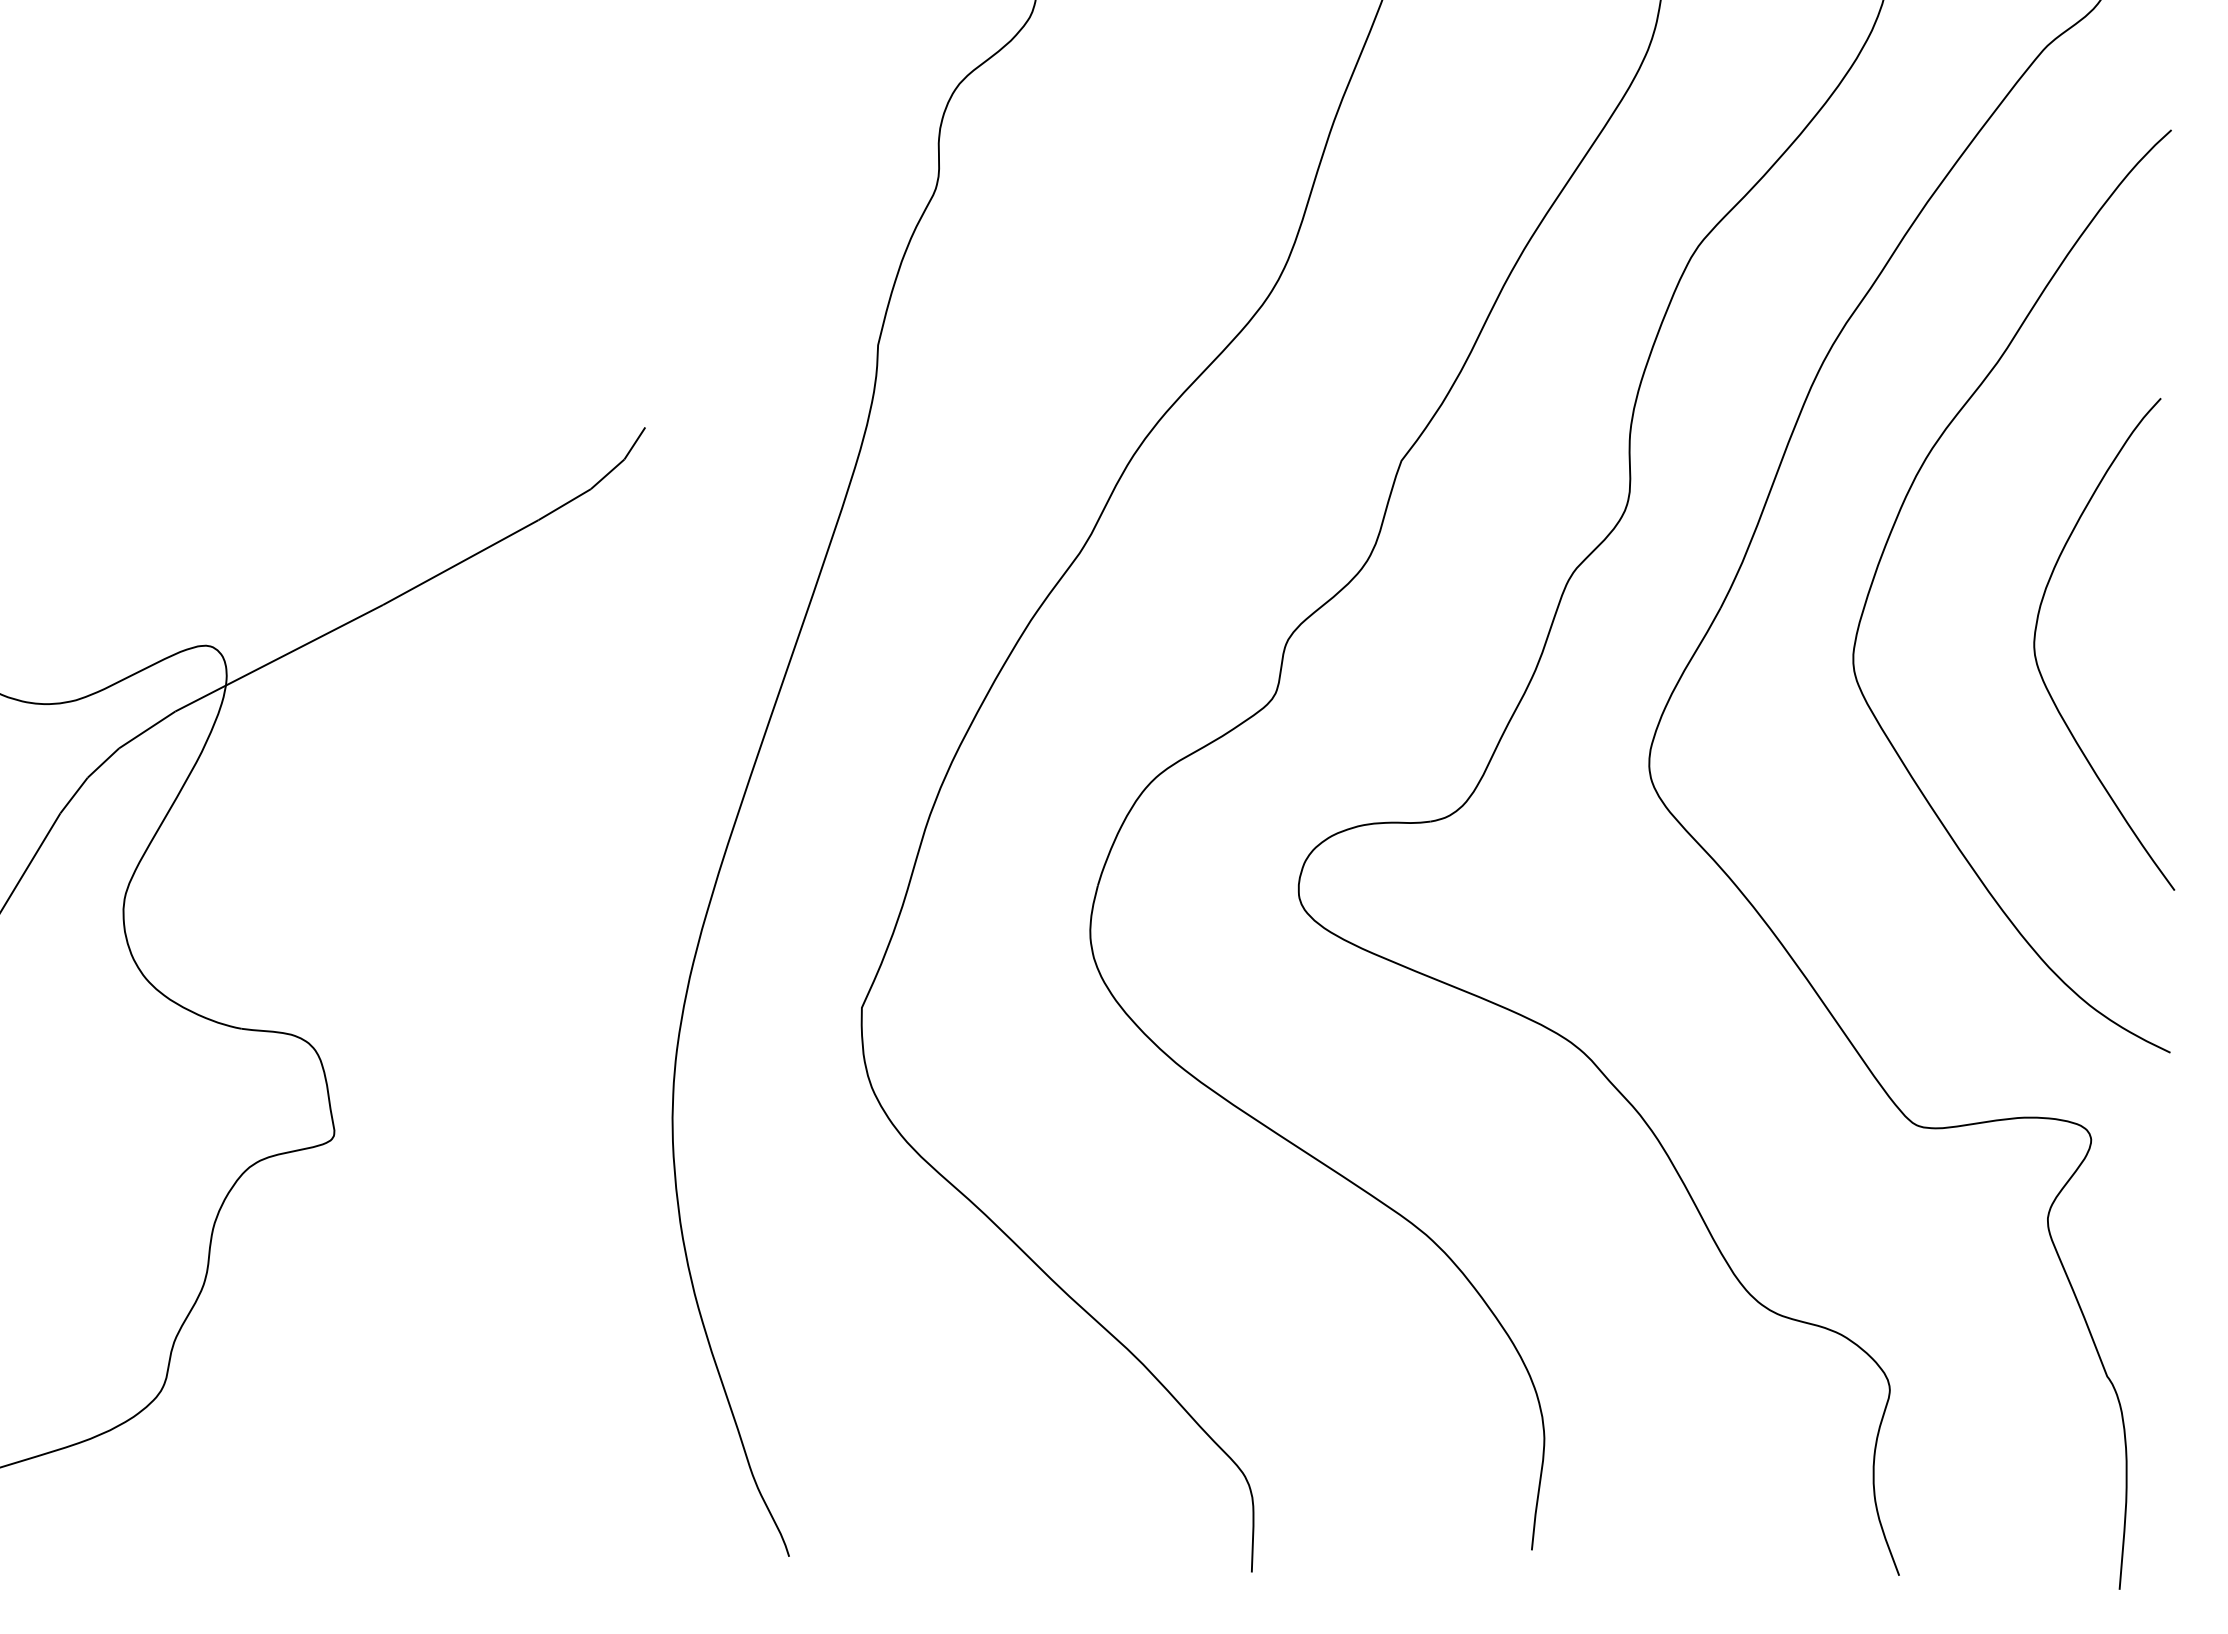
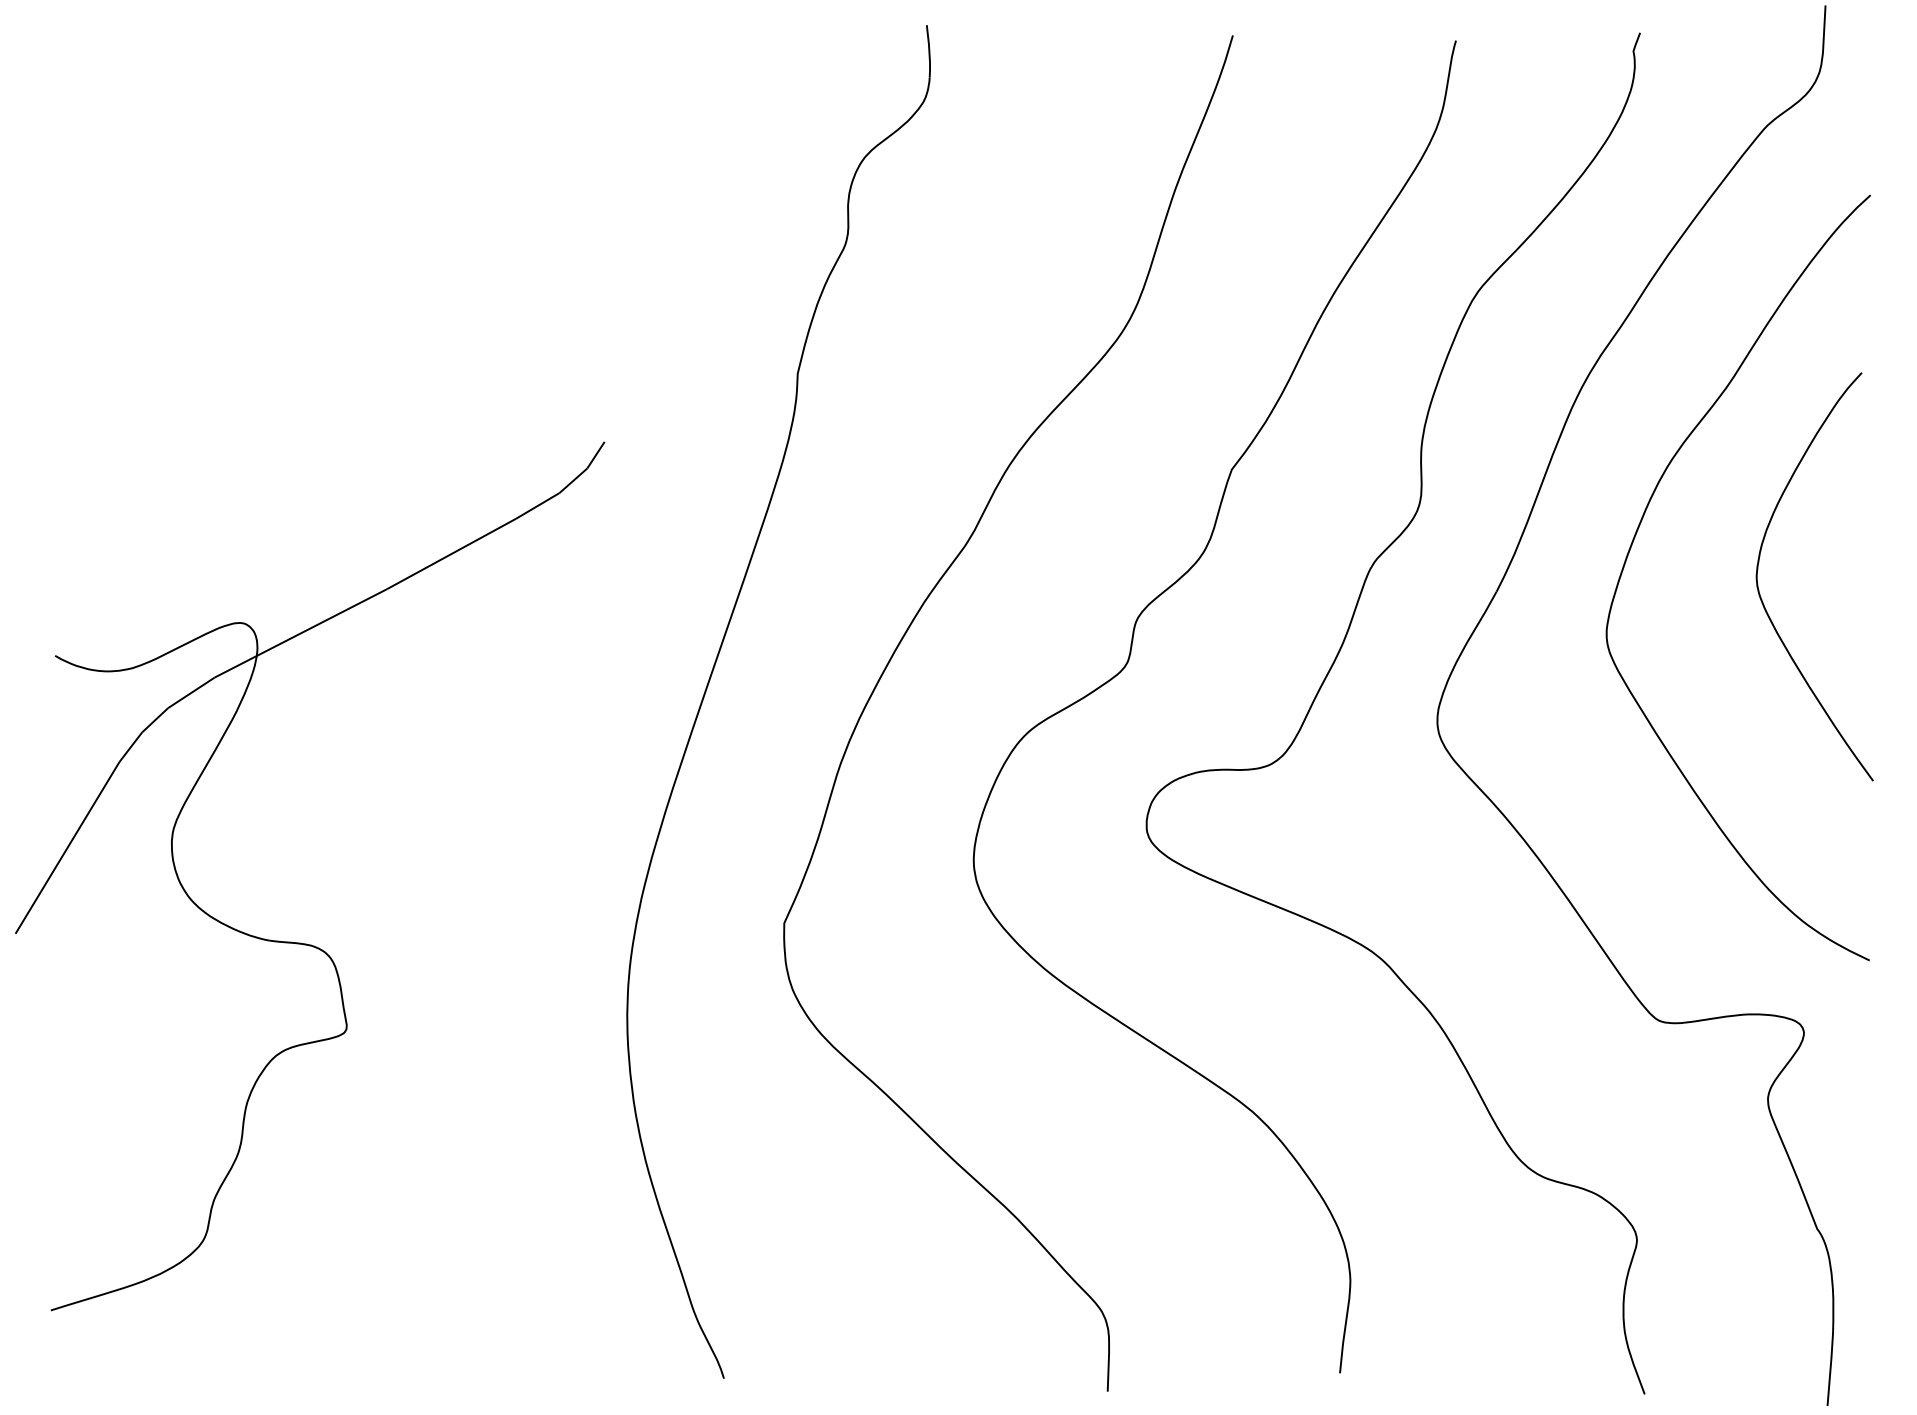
curve: (2036, 635) -> (1758, 569), moved

